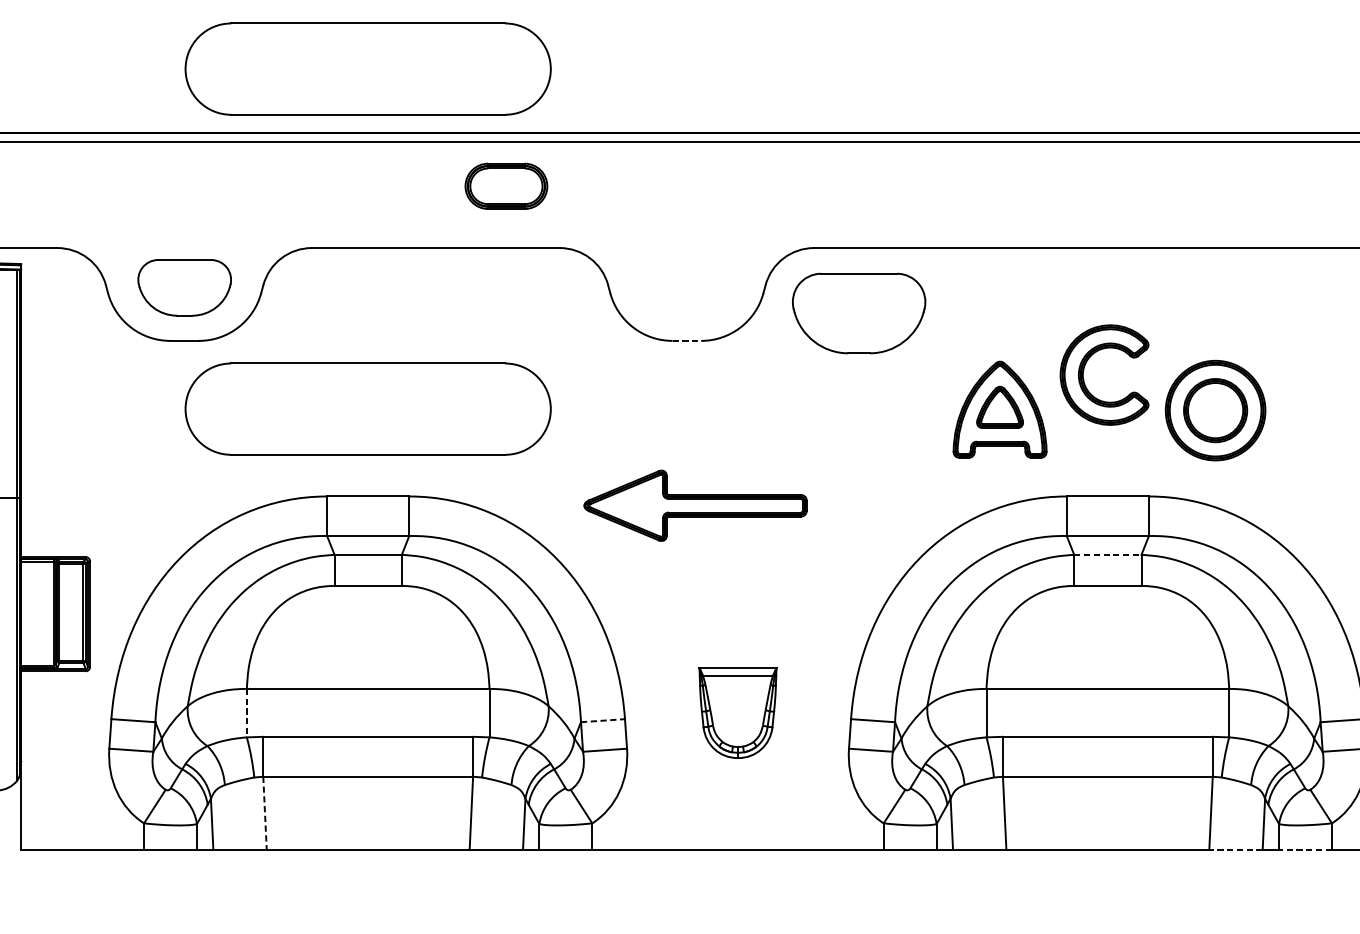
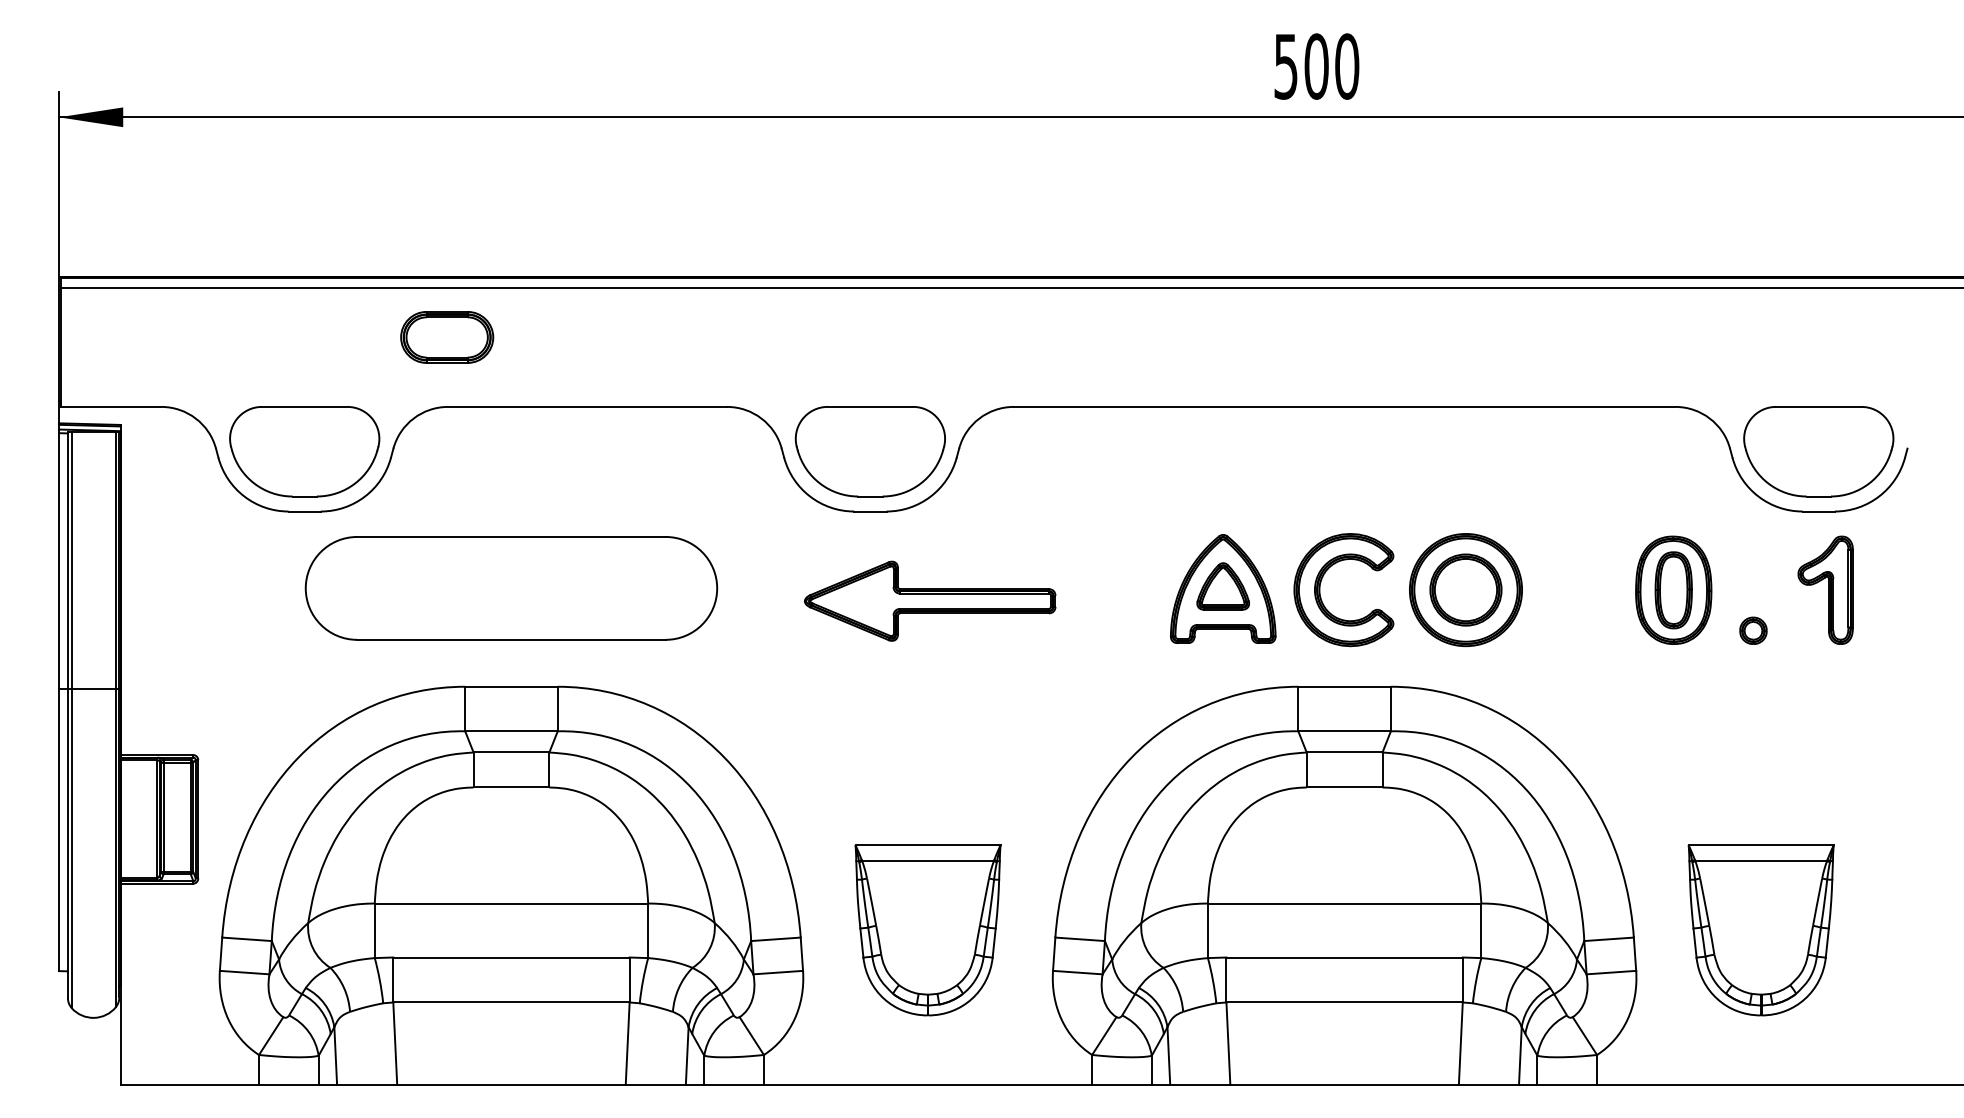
part: (368, 69) -> (511, 205), removed
part: (506, 186) -> (447, 337), moved
part: (184, 287) -> (304, 451), size x1.43
part: (858, 313) -> (869, 451), moved
line: (686, 340) -> (870, 511), dashed -> solid
part: (1083, 375) -> (1320, 590), moved
part: (695, 505) -> (930, 600), moved
line: (1107, 554) -> (1344, 752), dashed -> solid
part: (737, 712) -> (927, 930), size x1.67
line: (246, 713) -> (374, 931), dashed -> solid
line: (602, 720) -> (775, 939), dashed -> solid
line: (265, 814) -> (395, 1044), dashed -> solid
line: (1235, 849) -> (1488, 1084), dashed -> solid
line: (1305, 849) -> (1567, 1084), dashed -> solid

